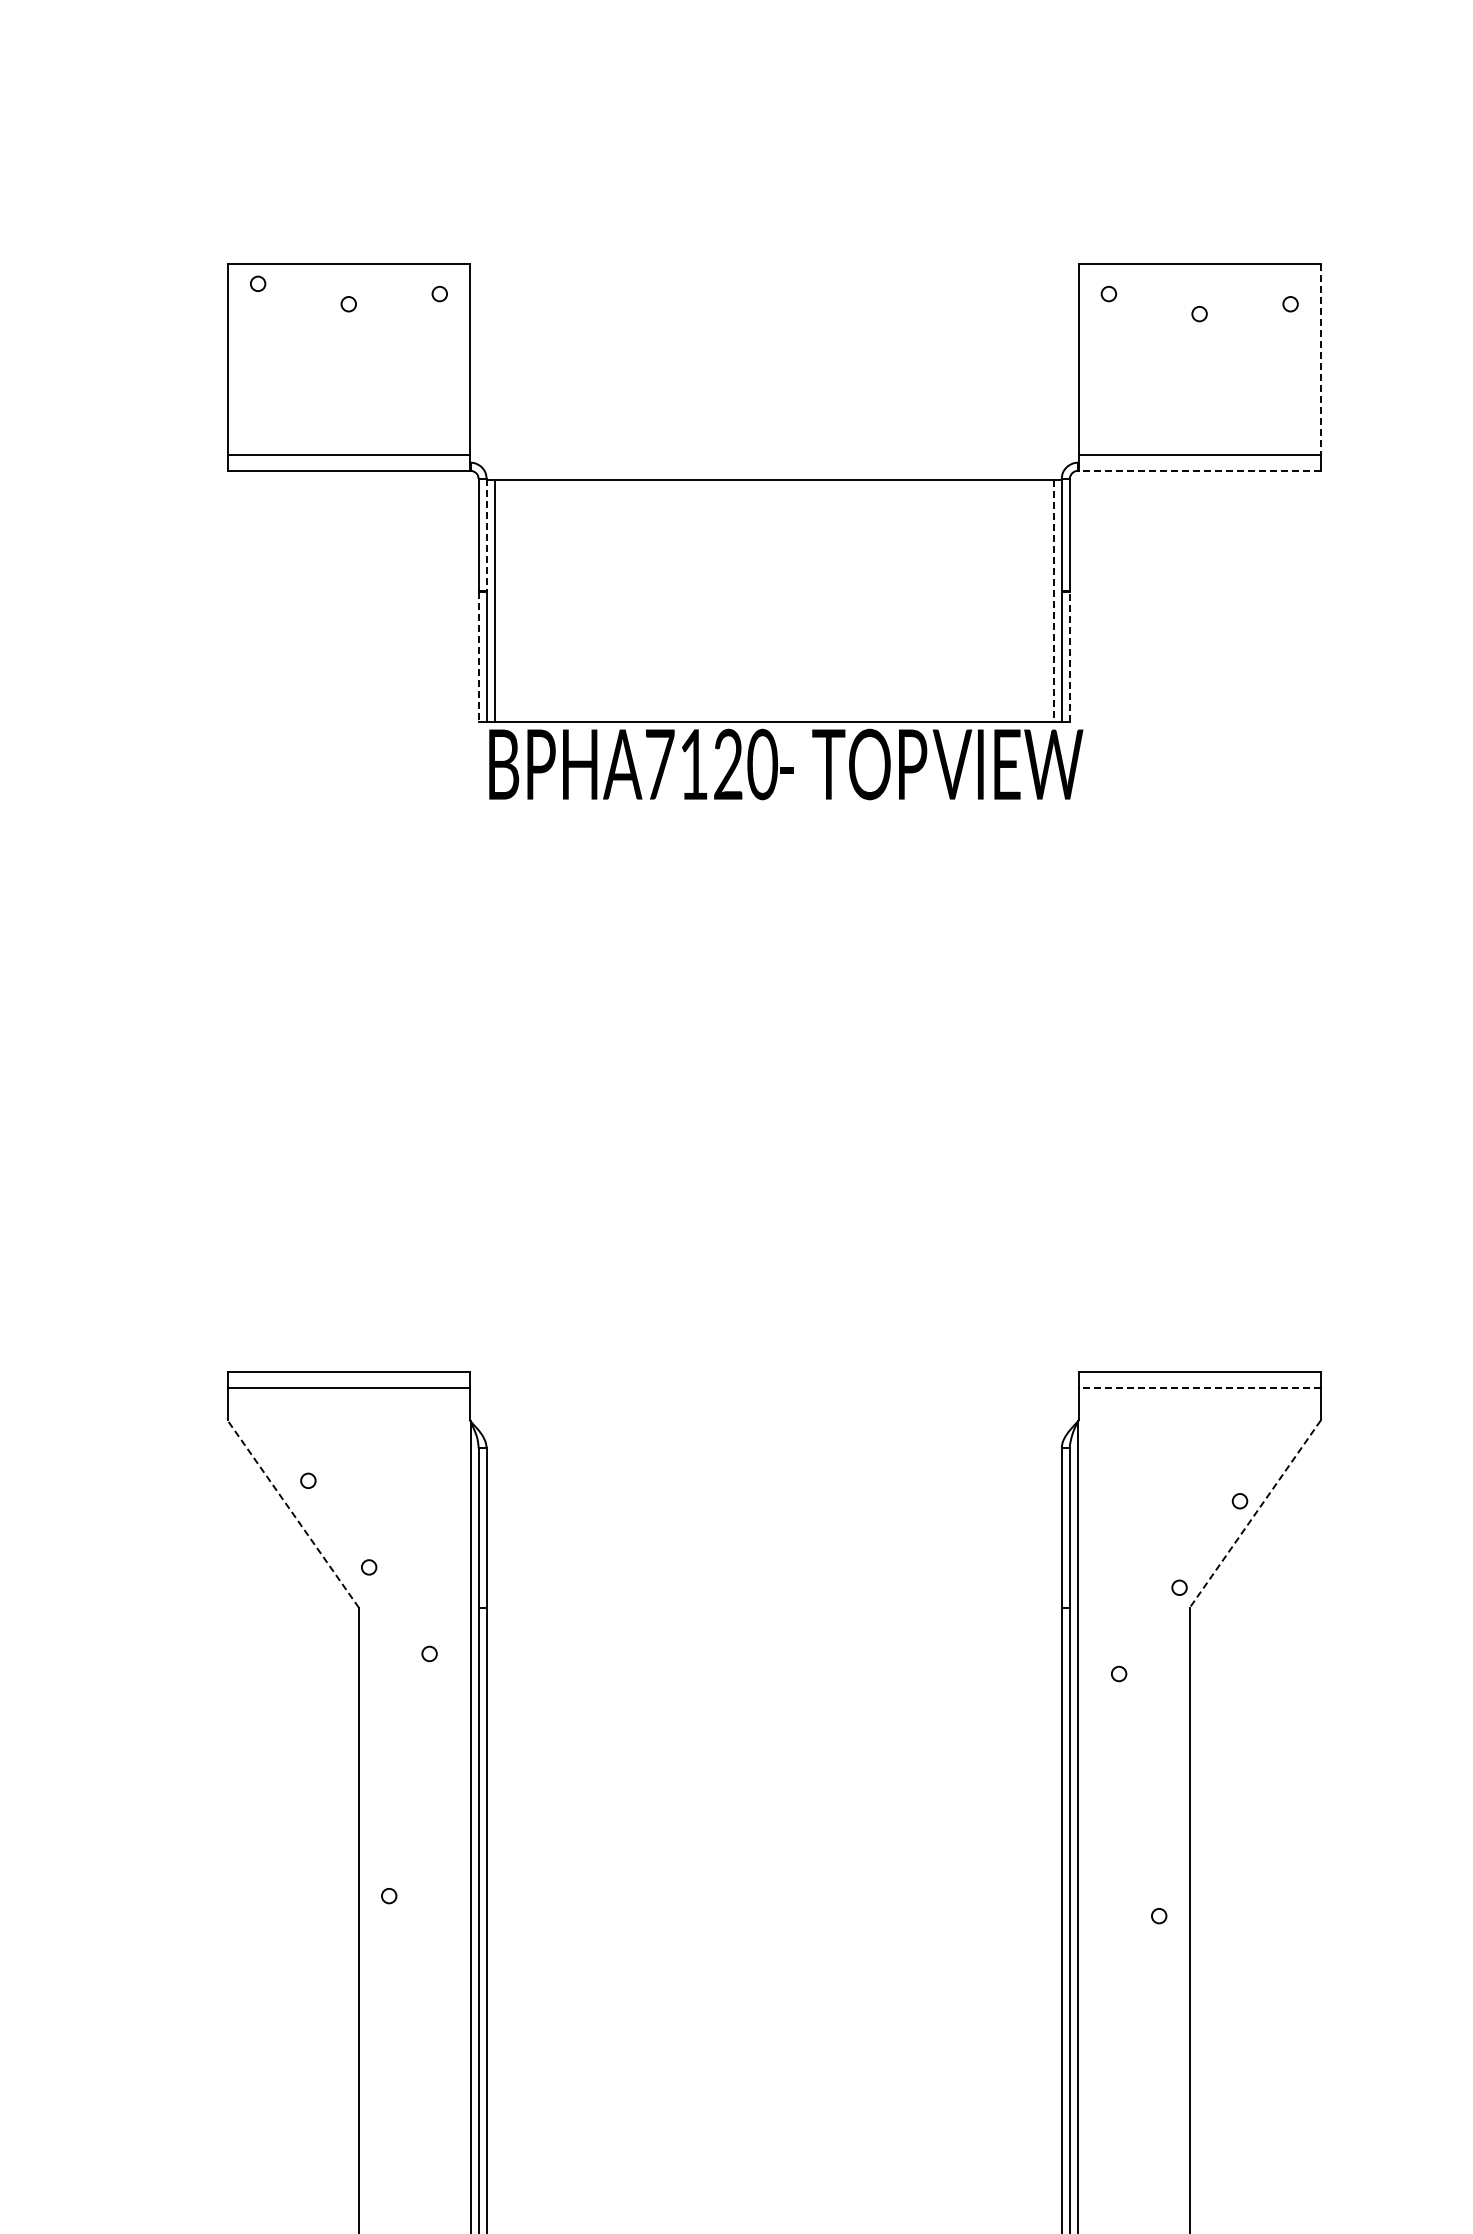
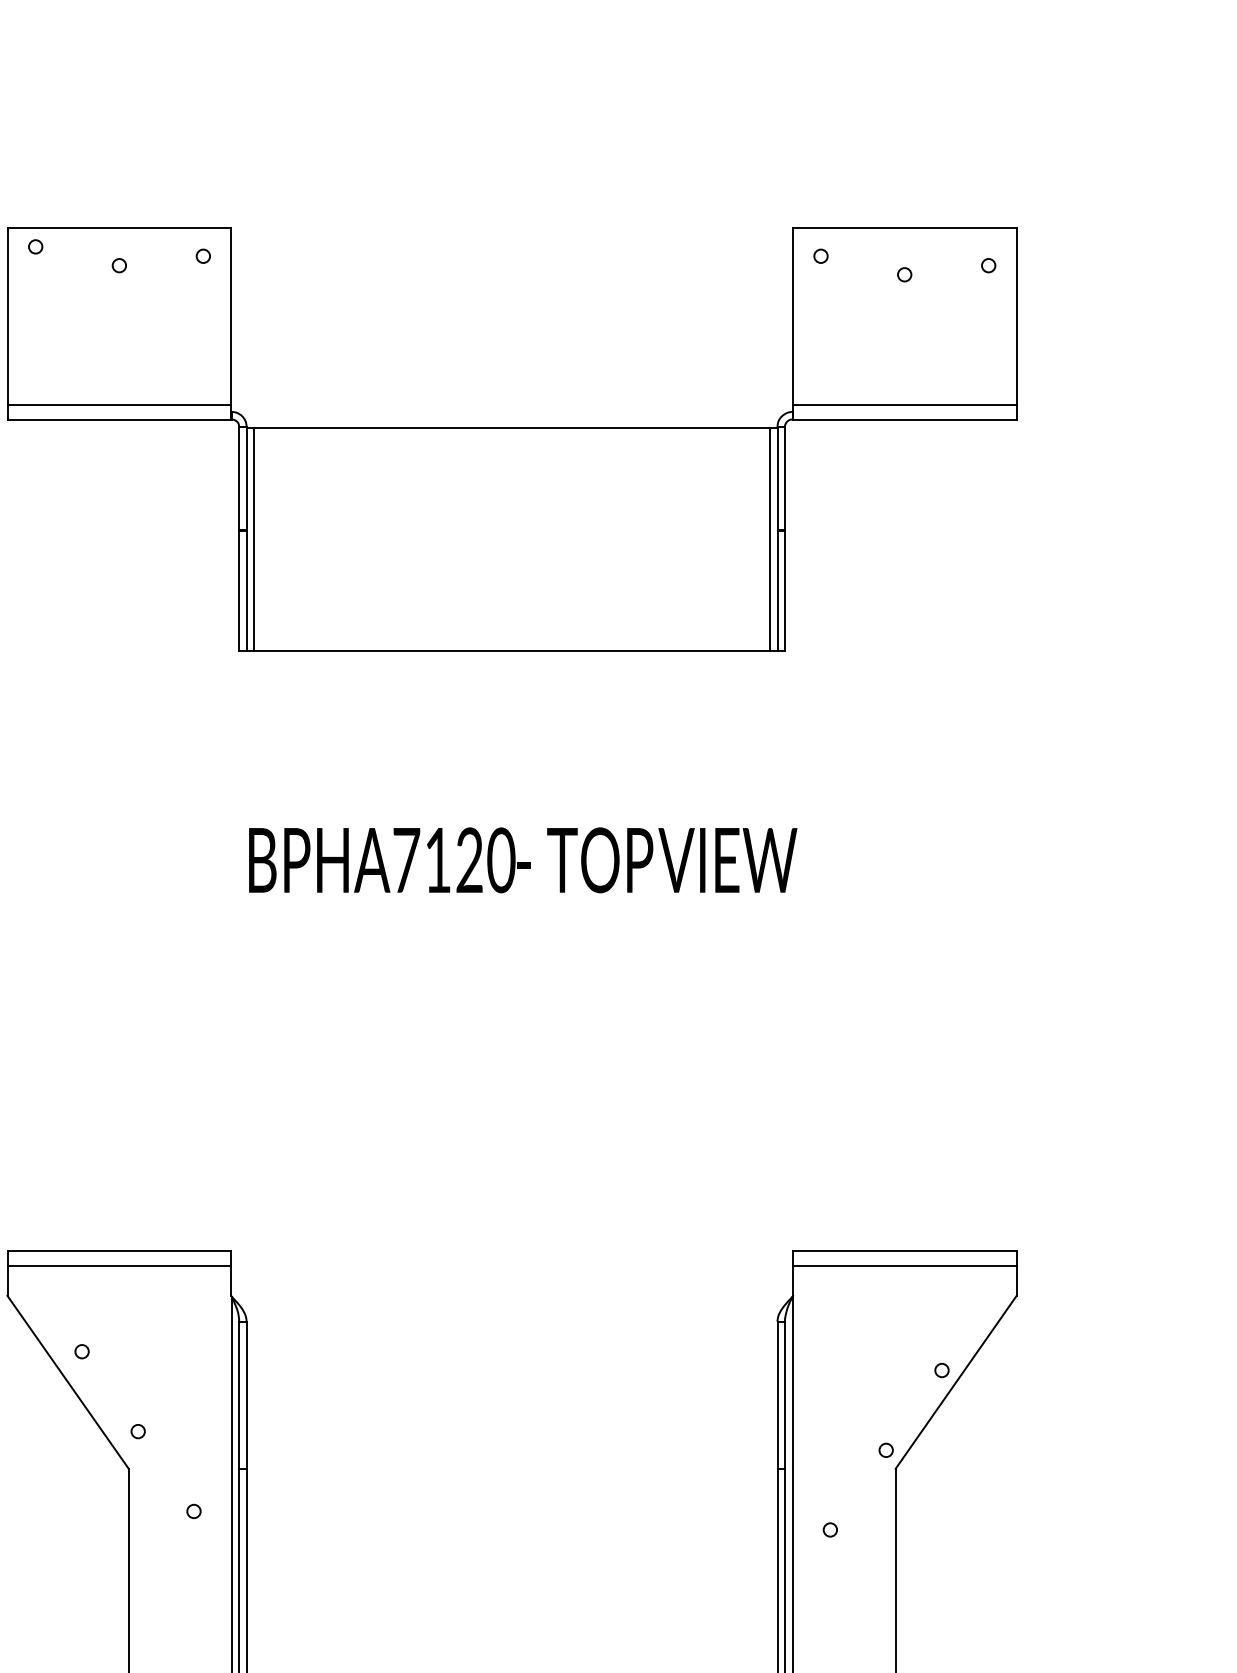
line: (1320, 359) -> (1016, 316), dashed -> solid
line: (1199, 470) -> (904, 419), dashed -> solid
line: (486, 534) -> (246, 478), dashed -> solid
line: (1053, 601) -> (769, 540), dashed -> solid
line: (478, 656) -> (239, 590), dashed -> solid
line: (1069, 656) -> (784, 590), dashed -> solid
text: (786, 764) -> (523, 860), moved
line: (1199, 1388) -> (904, 1266), dashed -> solid
line: (292, 1513) -> (67, 1381), dashed -> solid
line: (1255, 1514) -> (956, 1382), dashed -> solid

